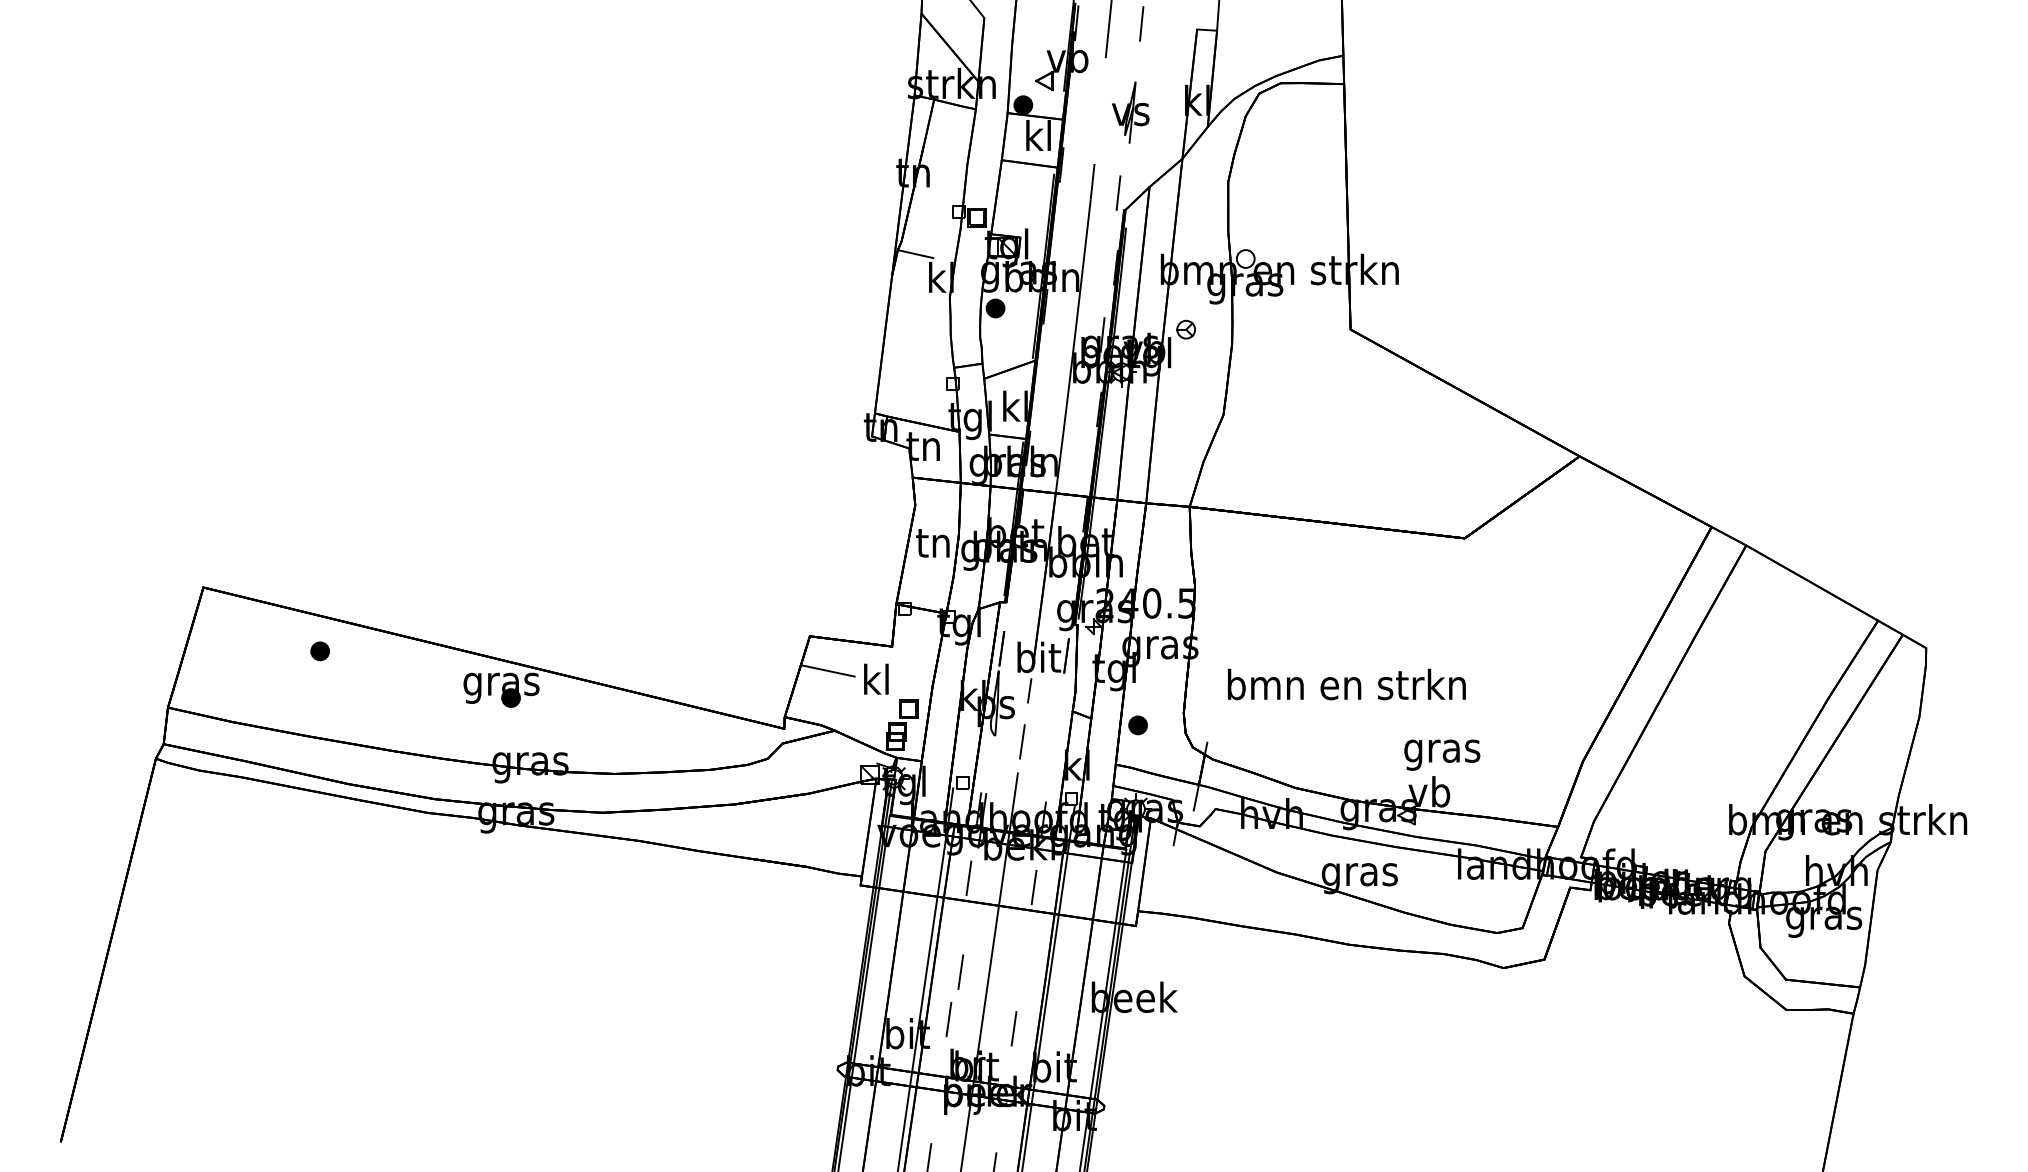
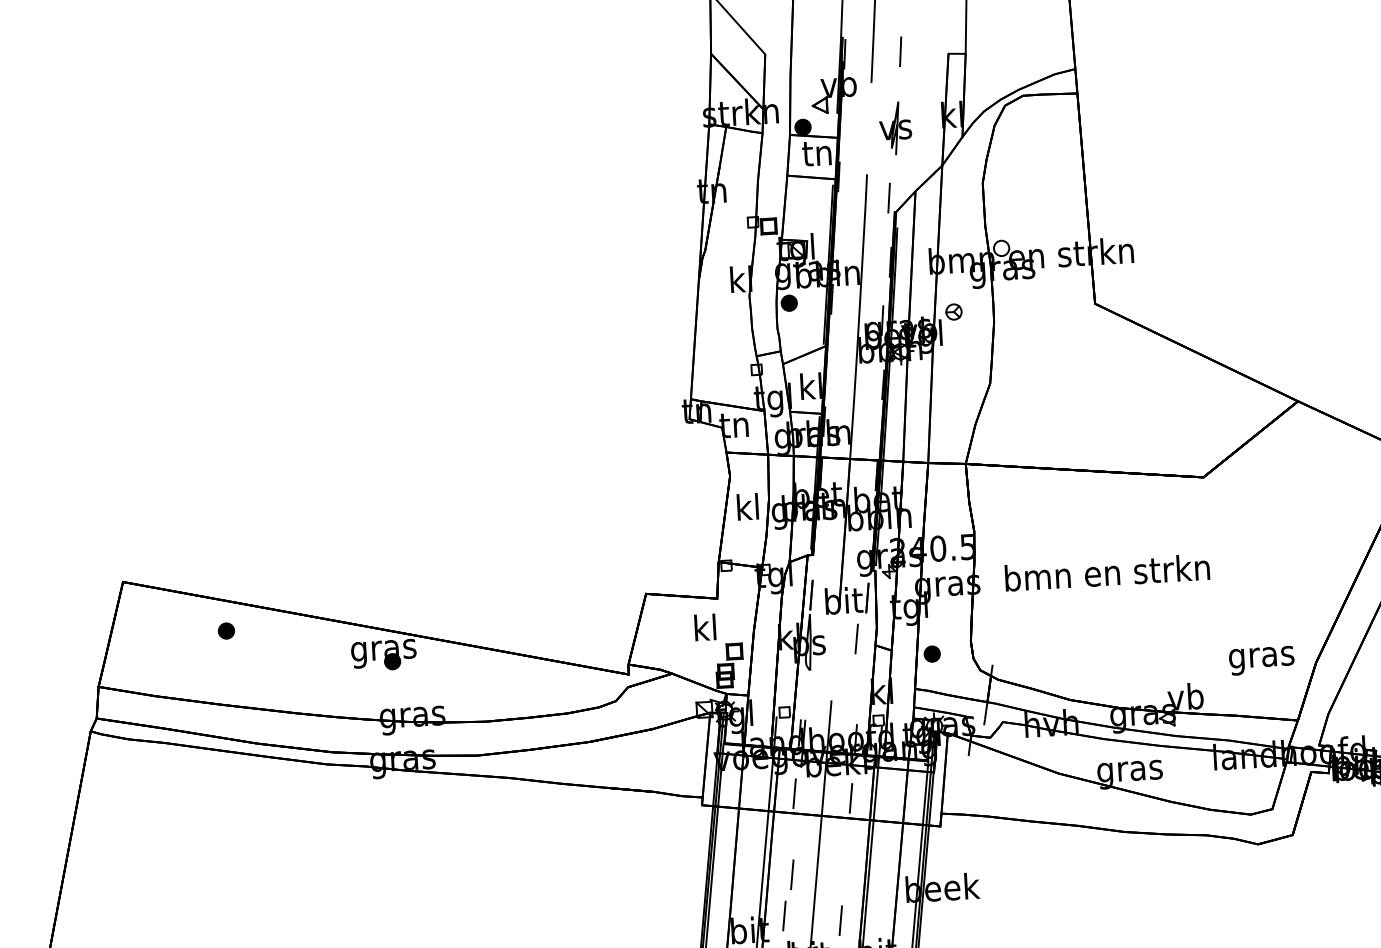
text: (1037, 135) -> (816, 152), kl -> tn
line: (915, 254) -> (717, 260), removed
text: (932, 541) -> (746, 506), tn -> kl
line: (827, 670) -> (662, 622), removed
text: (1346, 684) -> (1107, 572), moved
line: (1029, 690) -> (837, 629), removed
line: (1022, 741) -> (856, 638), moved
text: (1442, 754) -> (1261, 660), moved

